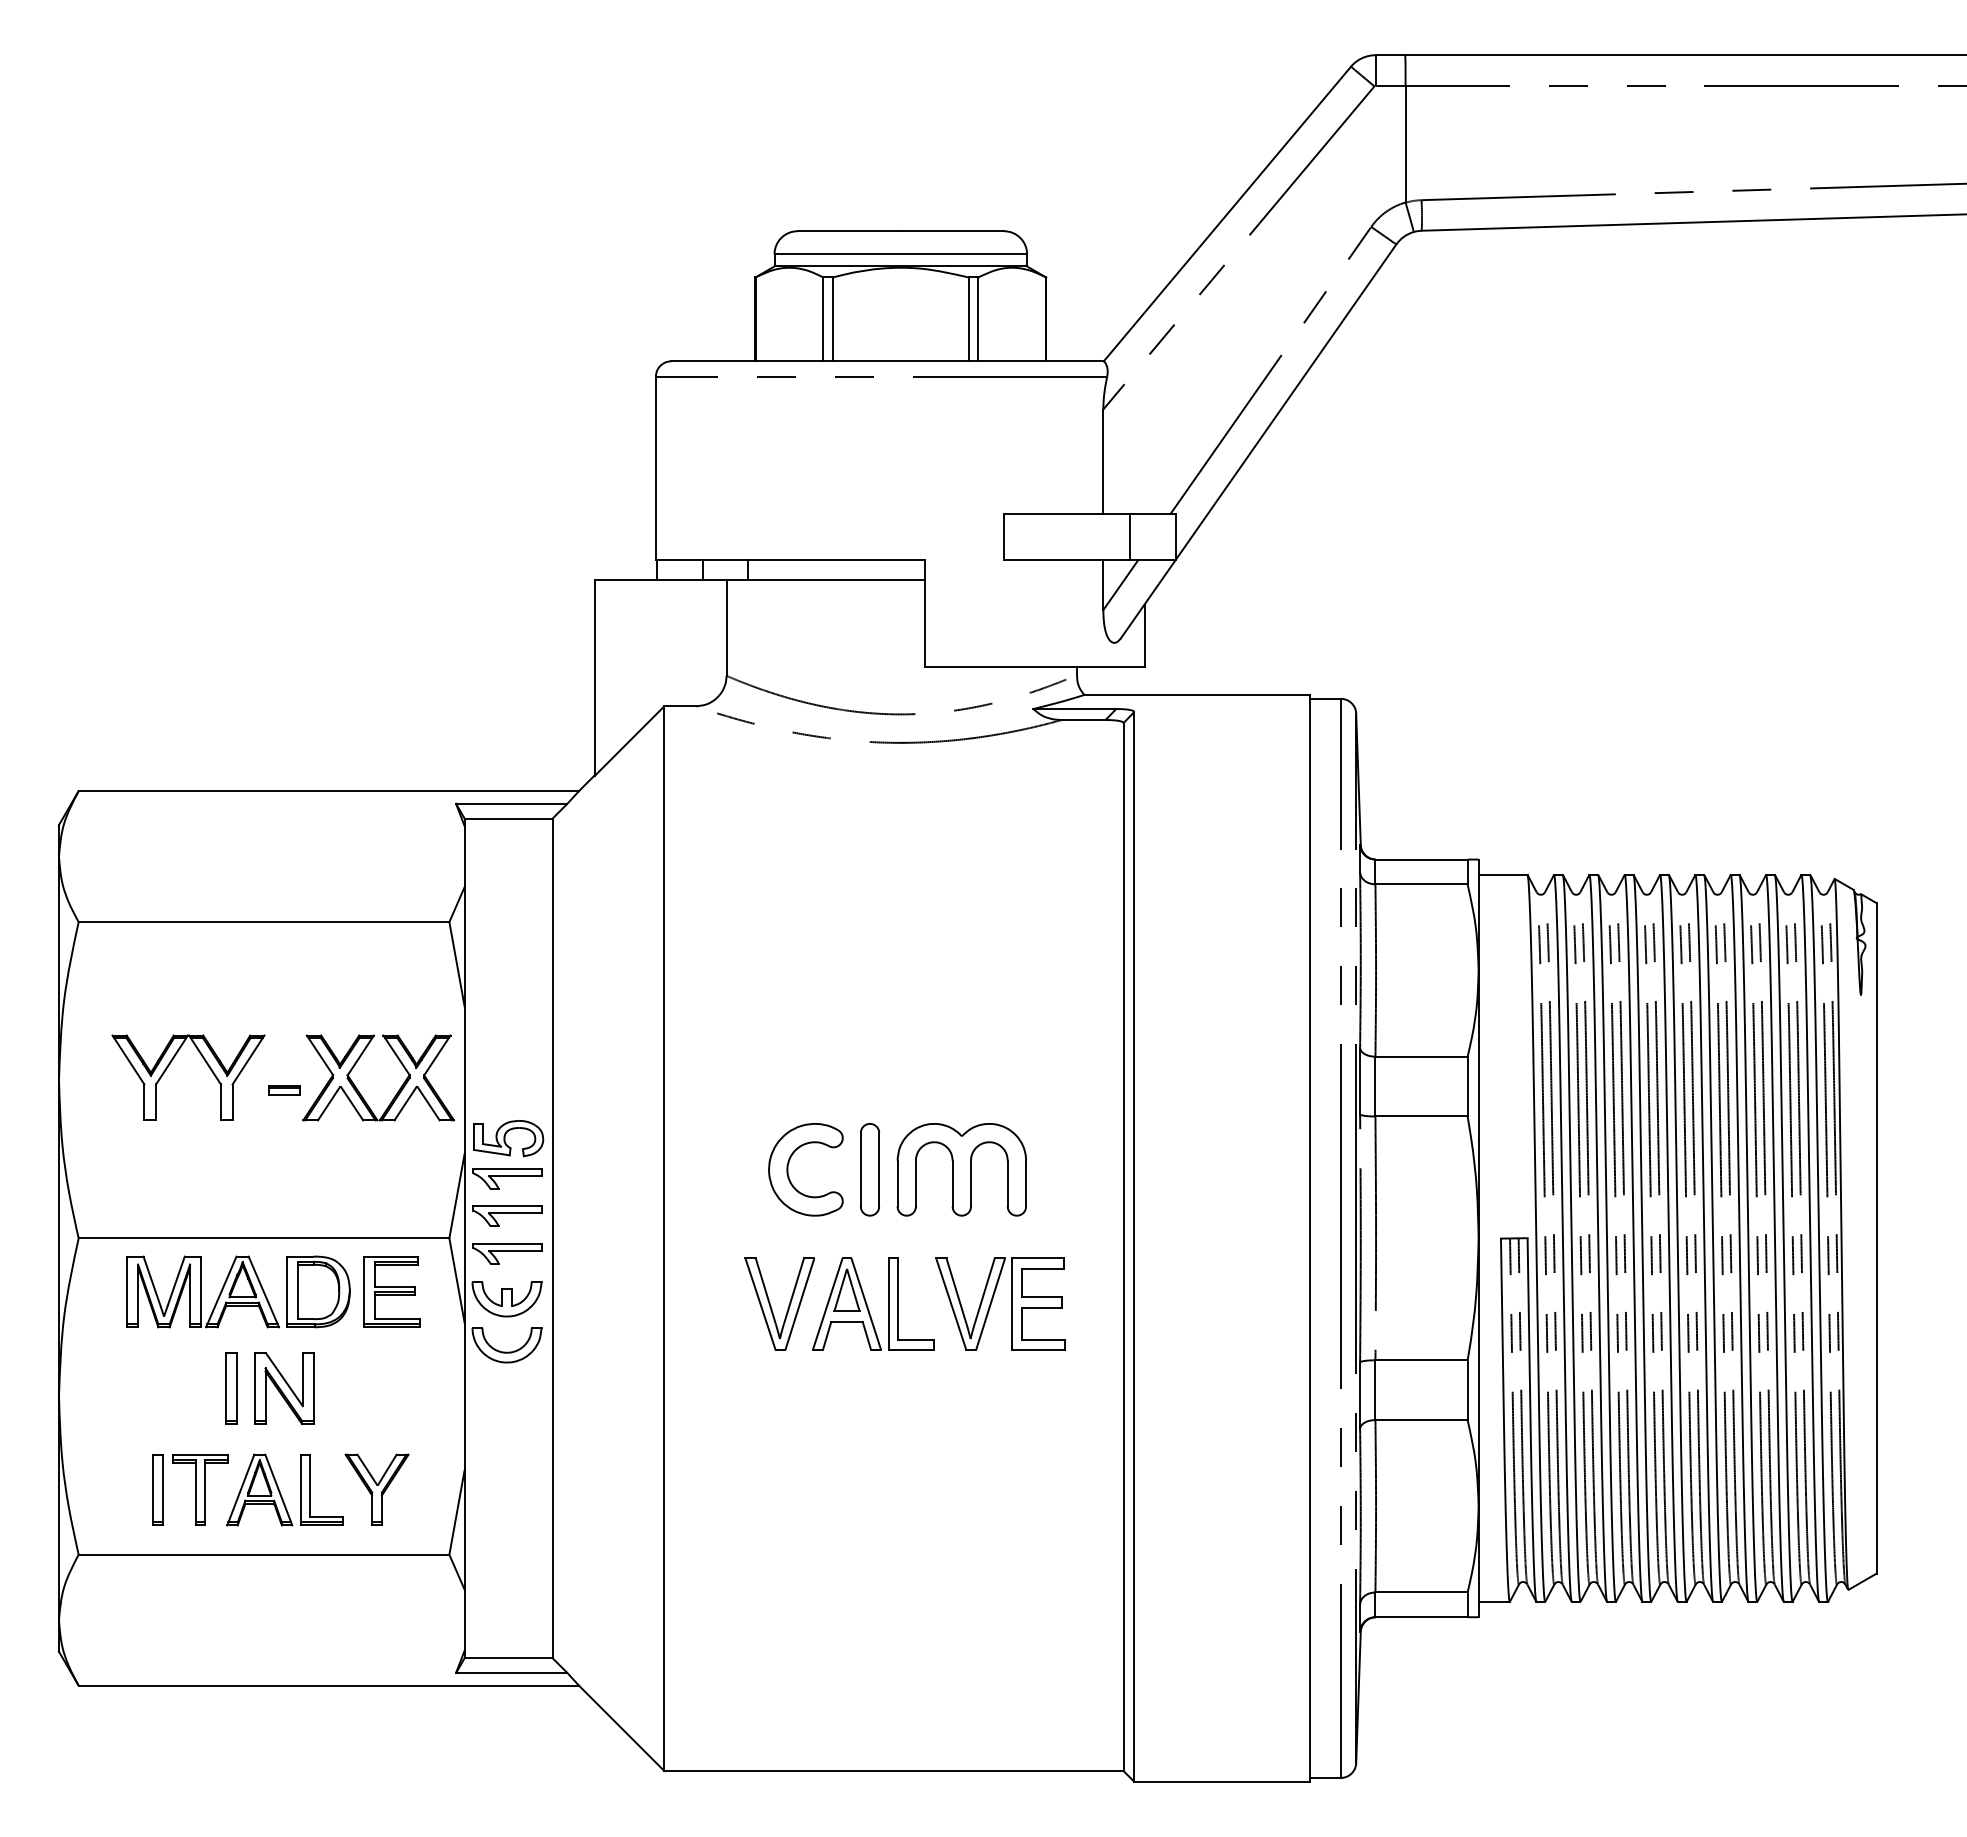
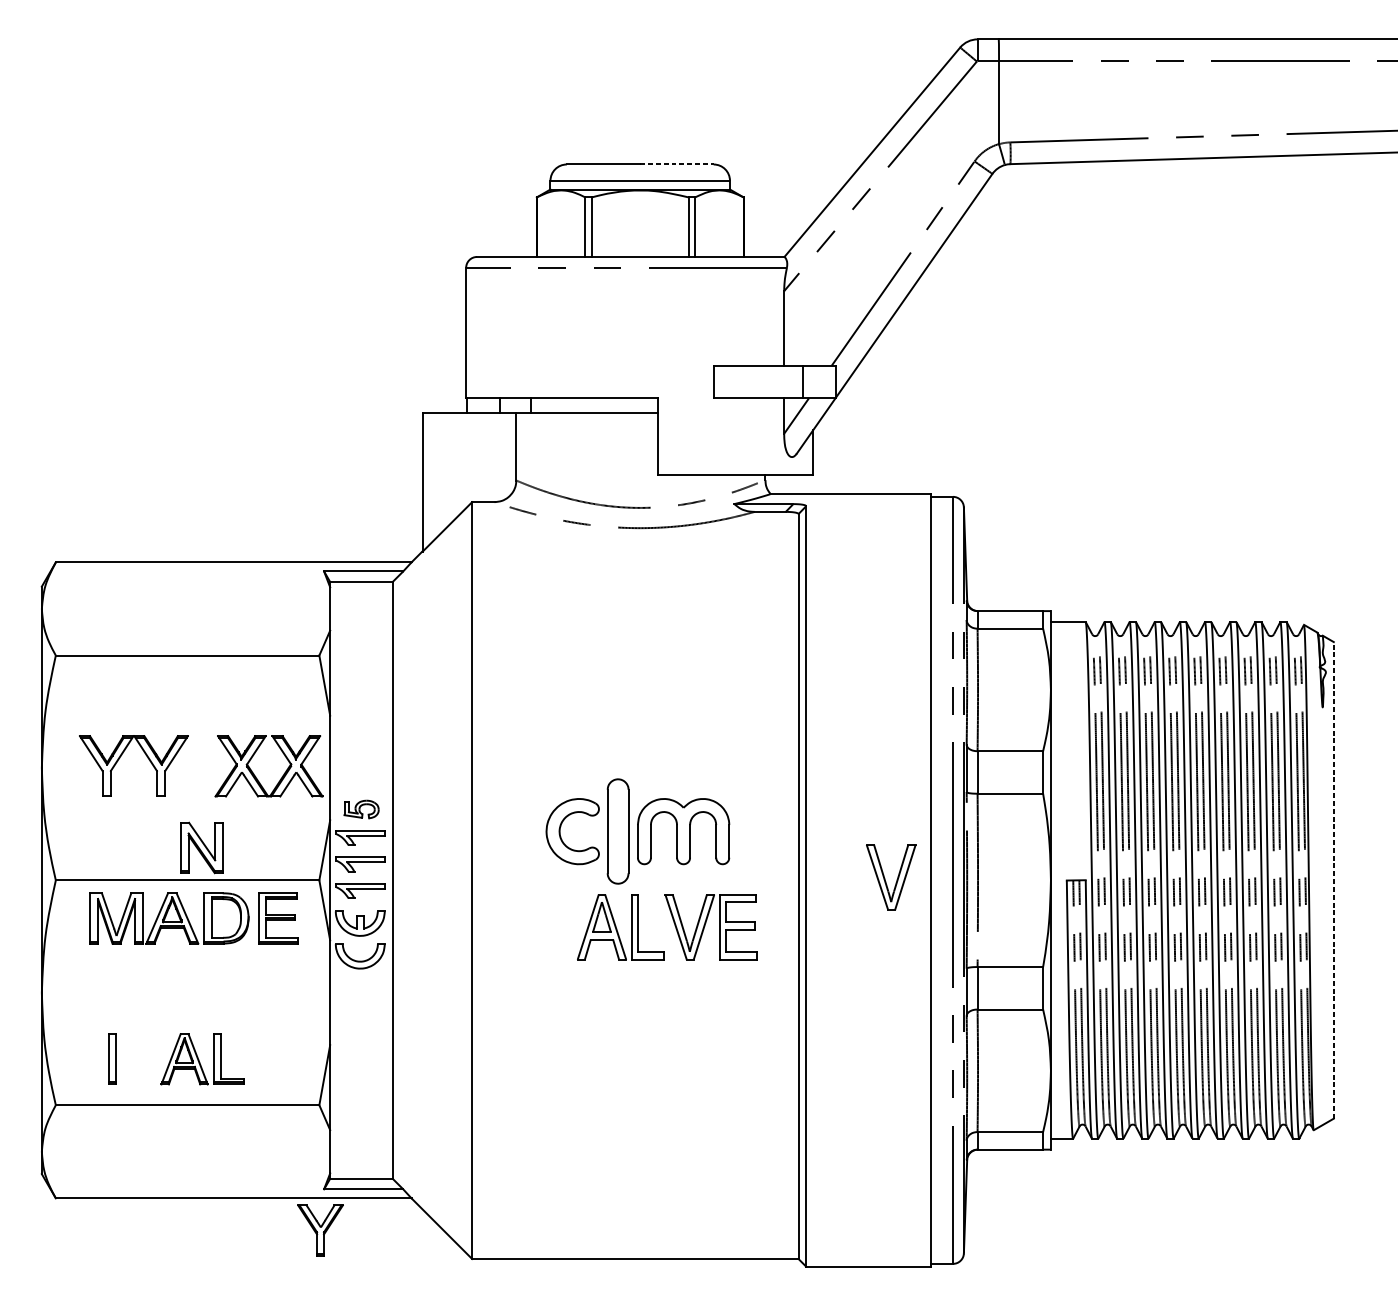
line: (952, 231) -> (676, 164), solid -> dashed
part: (284, 1090) -> (202, 775), removed
part: (508, 1138) -> (361, 809), size x0.7
part: (870, 1169) -> (618, 831), size x1.6
line: (1876, 1237) -> (1333, 879), solid -> dashed
part: (771, 1305) -> (885, 878), moved
part: (231, 1388) -> (164, 987), removed
part: (284, 1388) -> (202, 847), moved
part: (200, 1489) -> (142, 1058), removed
part: (376, 1489) -> (320, 1230), moved

